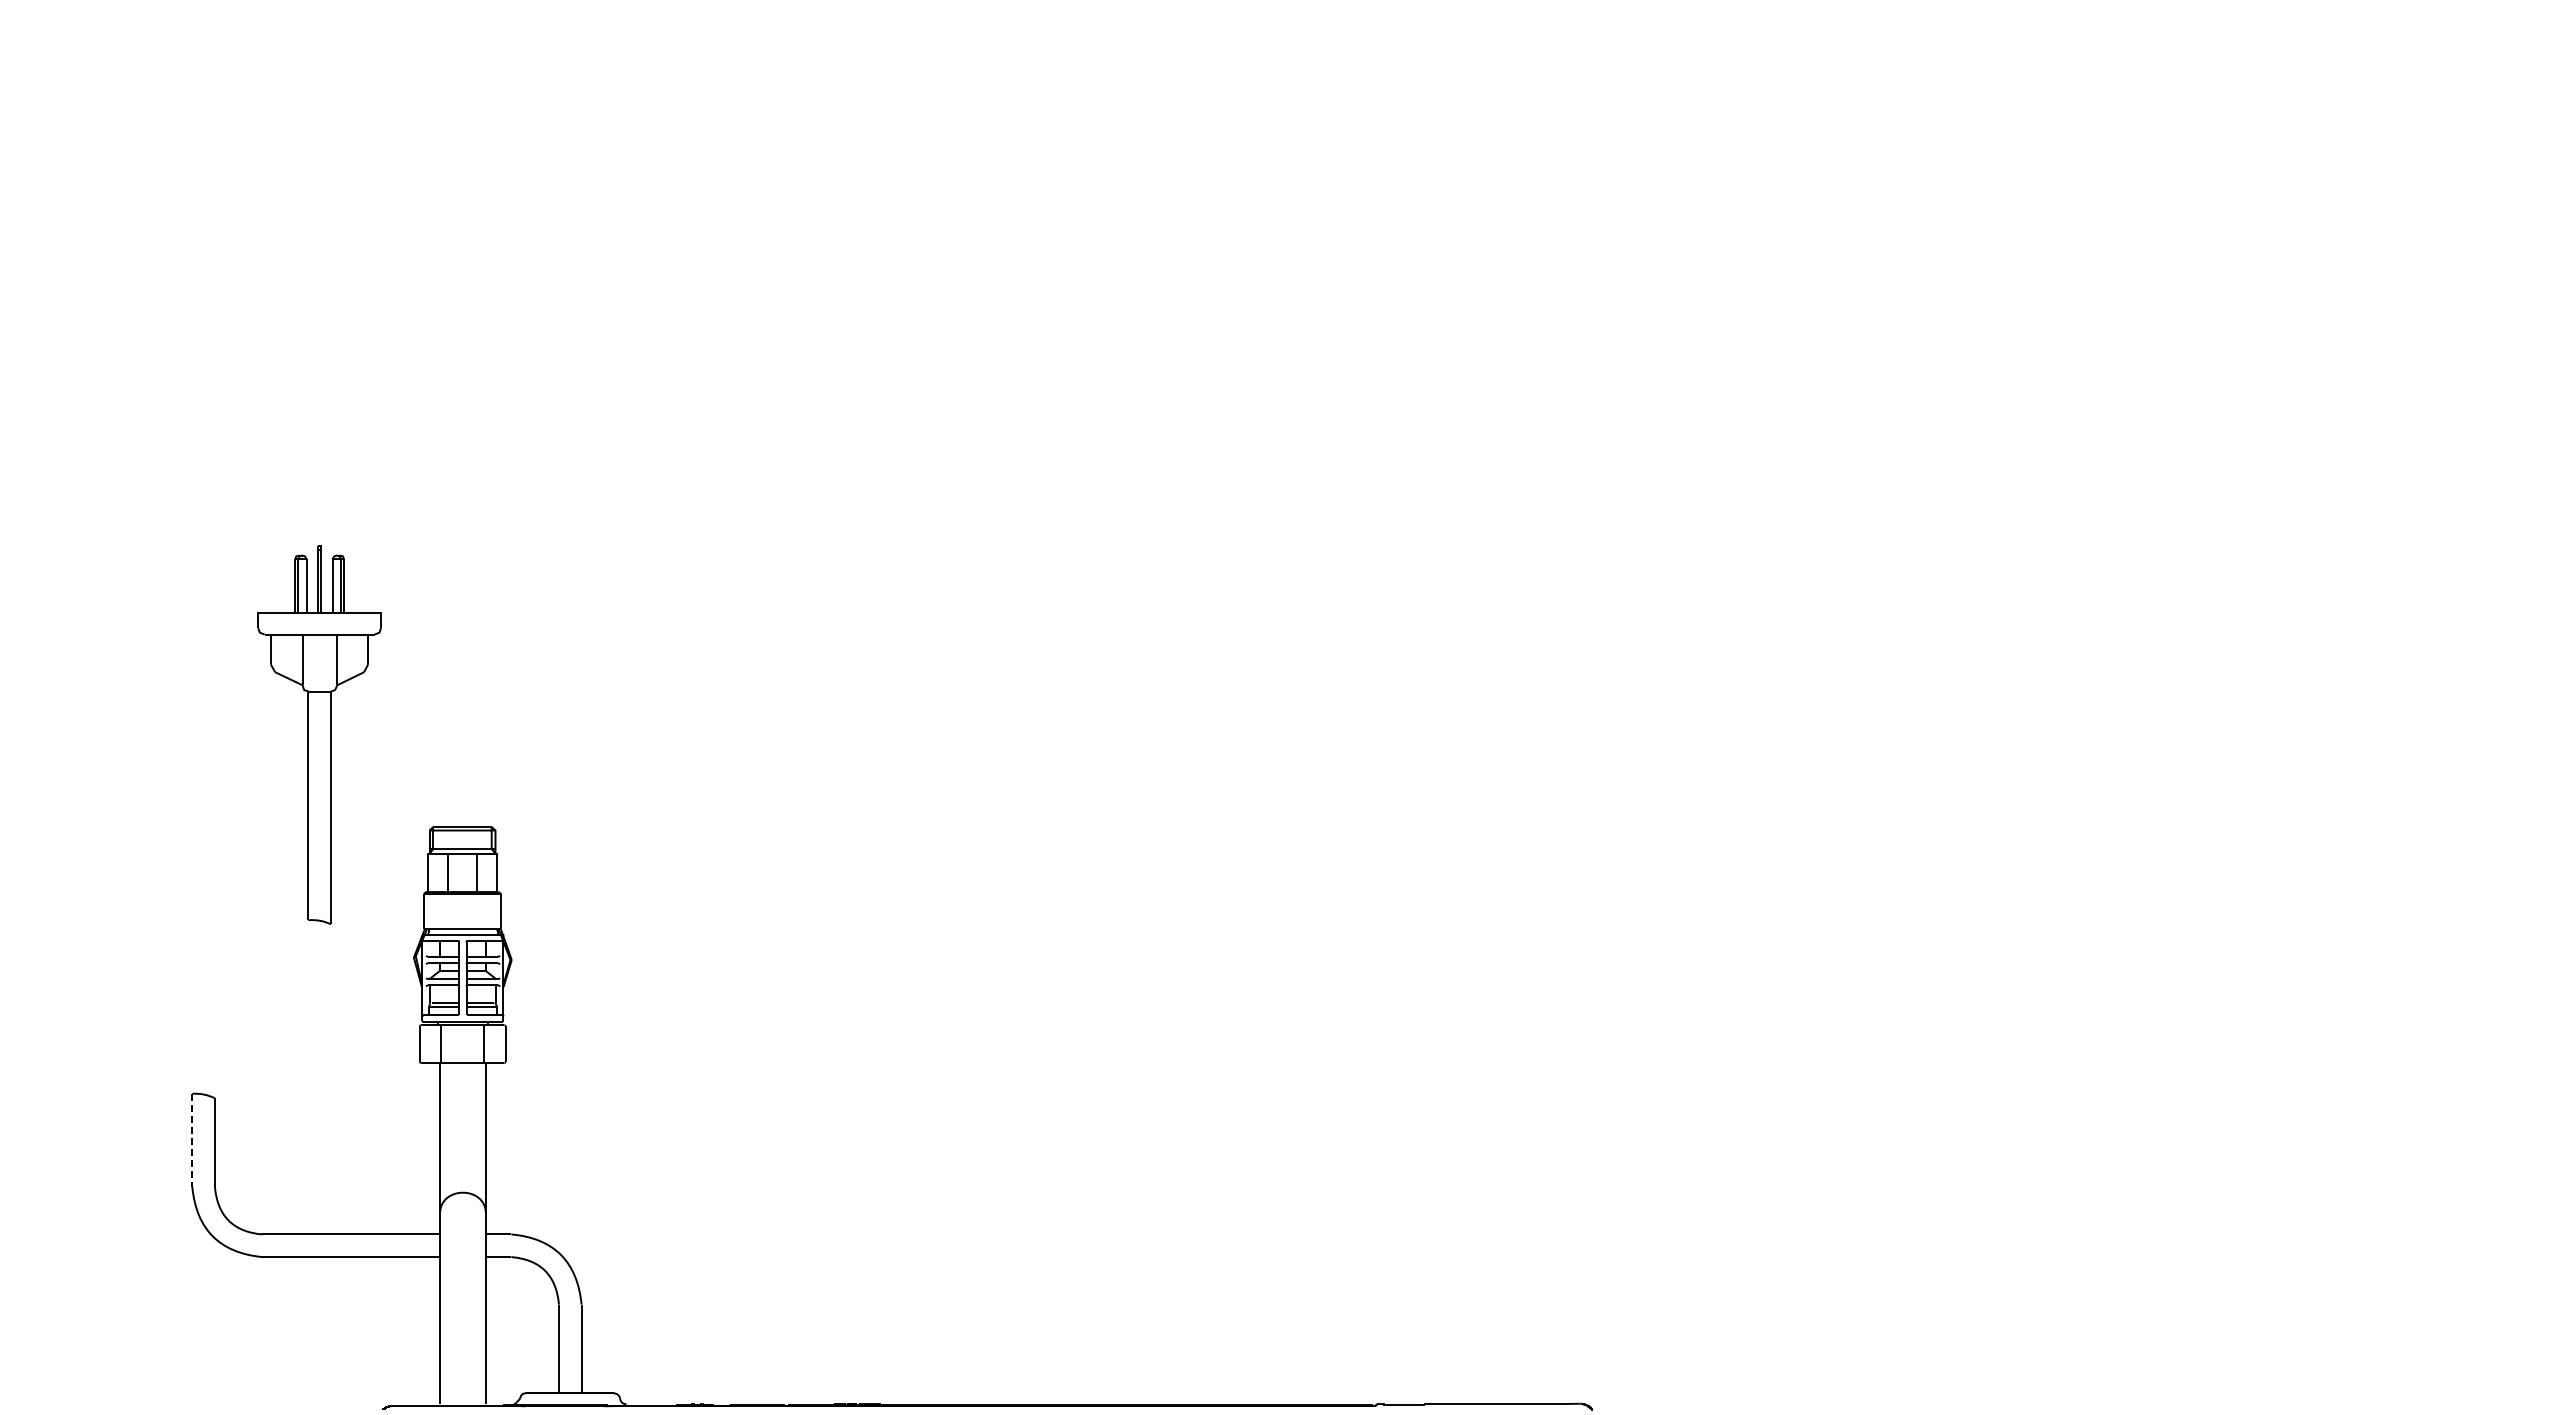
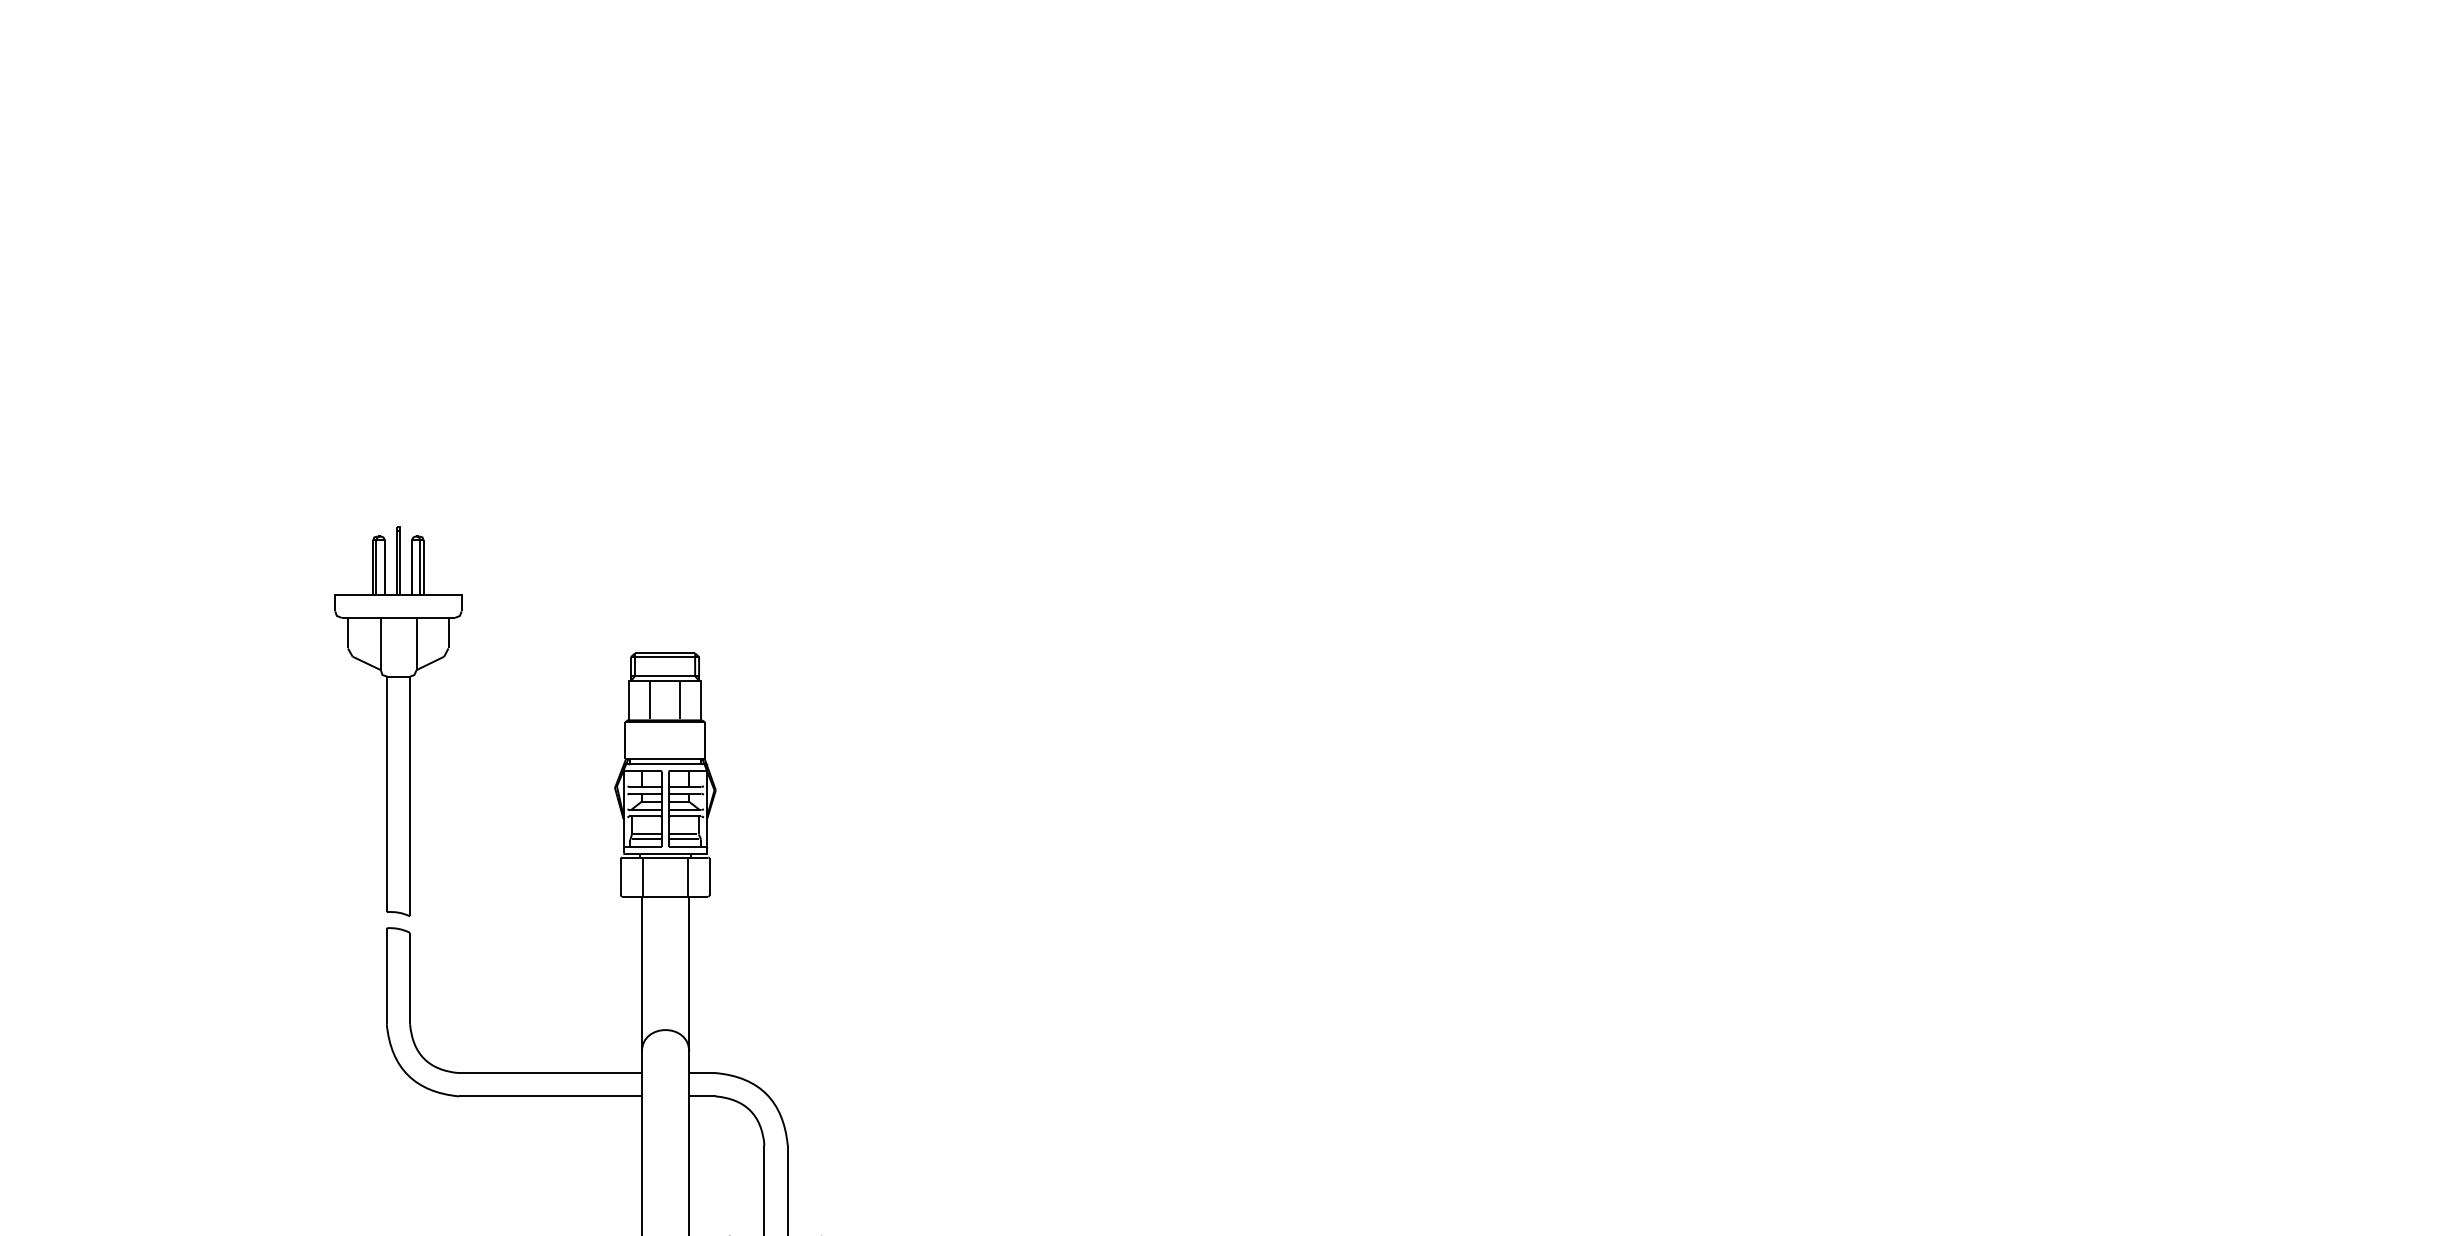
part: (319, 734) -> (398, 720), moved
line: (192, 1140) -> (386, 976), dashed -> solid

